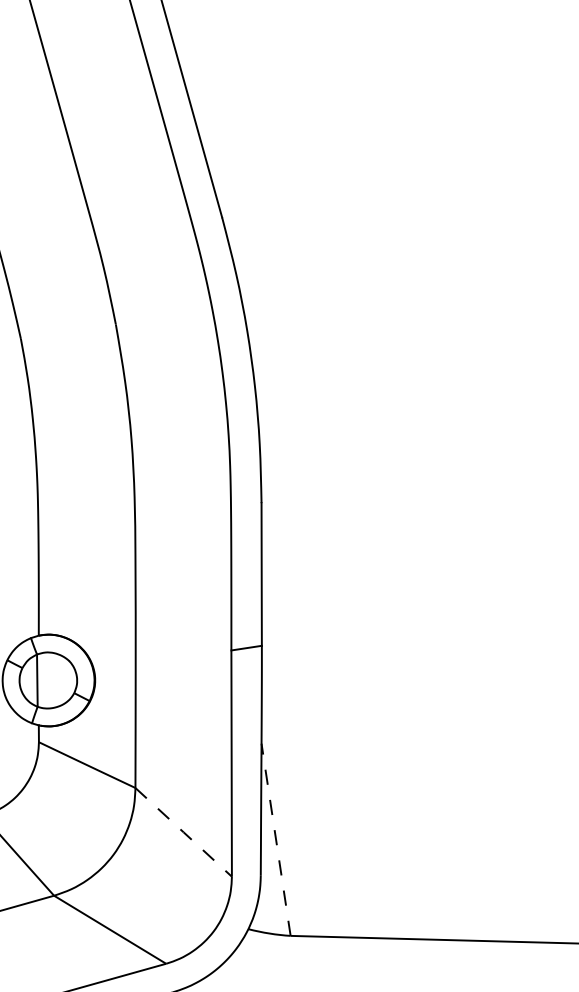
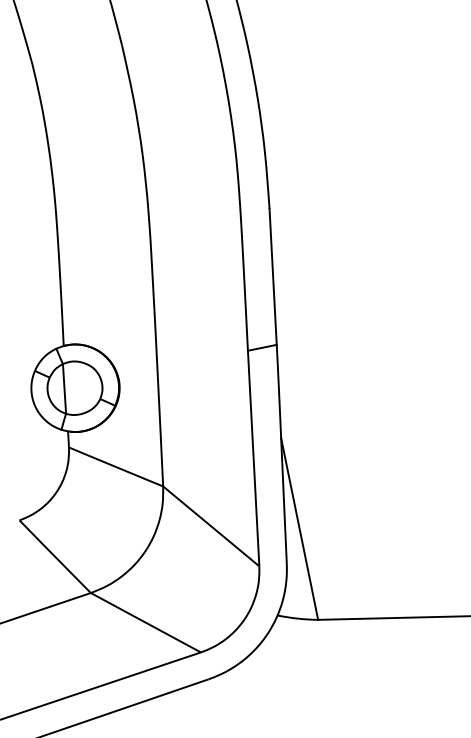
line: (183, 832) -> (211, 526), dashed -> solid
line: (276, 839) -> (300, 528), dashed -> solid

